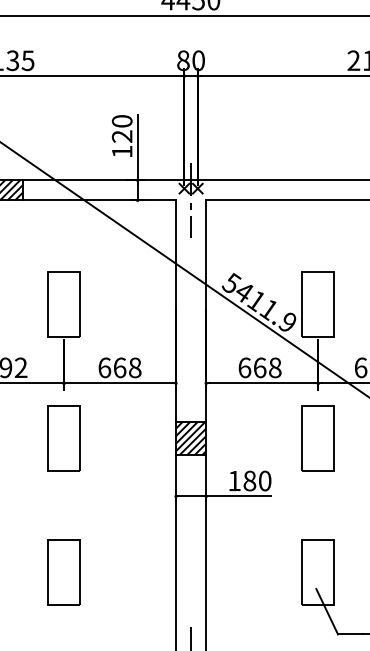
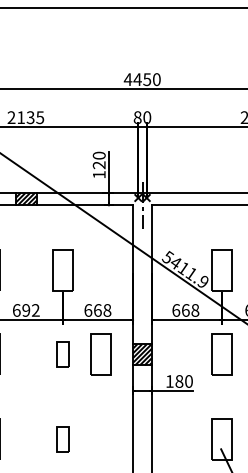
part: (63, 438) -> (62, 354), size x0.6
part: (124, 438) -> (100, 354), added
part: (63, 573) -> (62, 439), size x0.6

